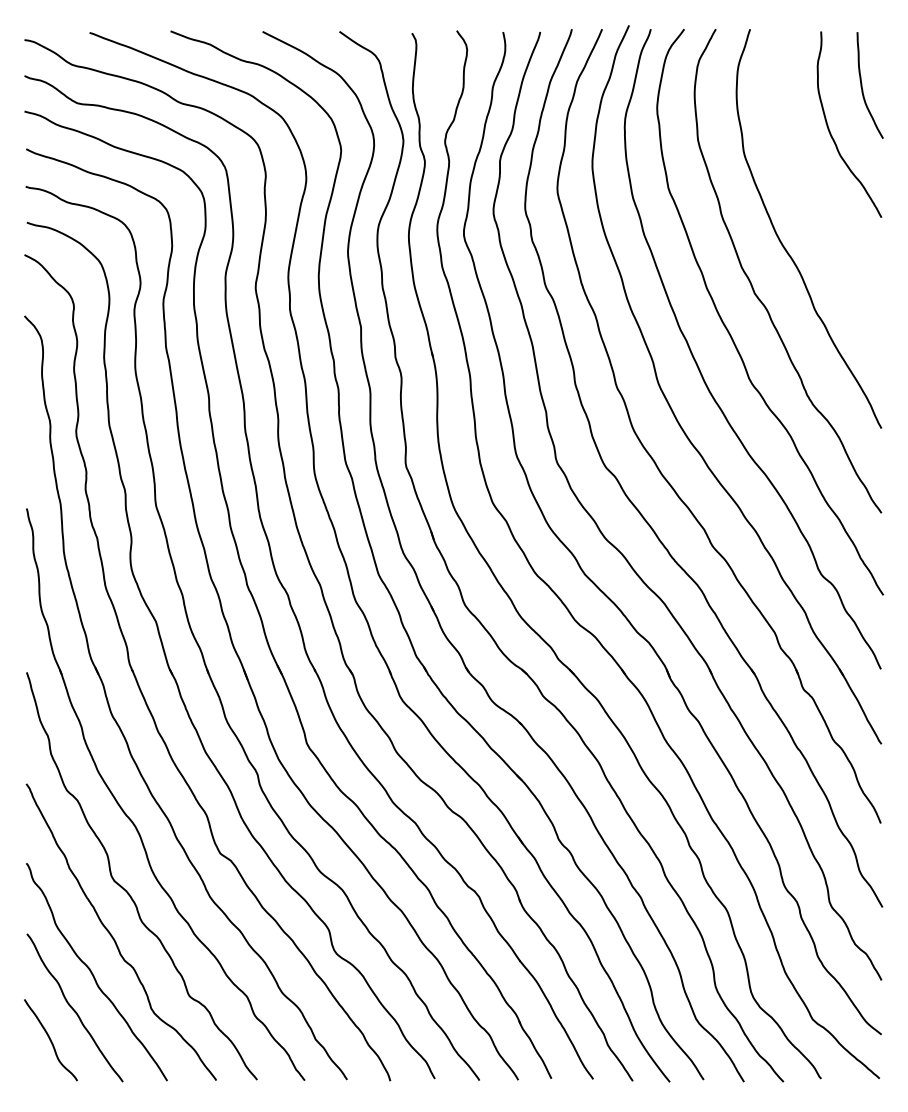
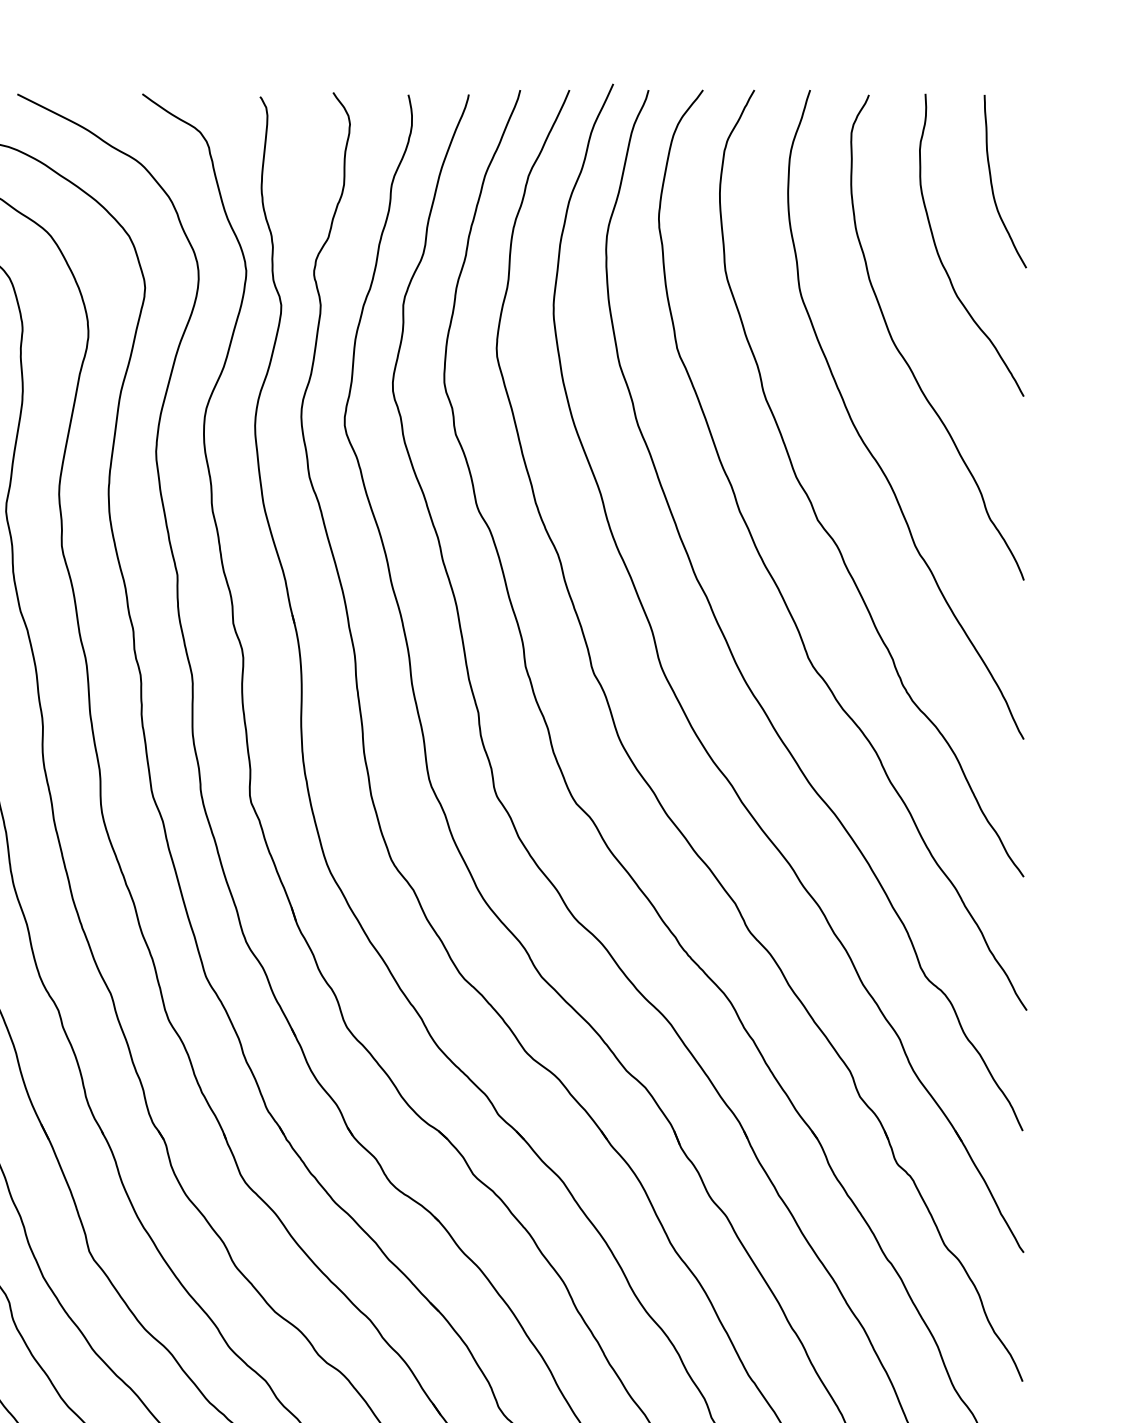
curve: (808, 193) -> (904, 357), added

